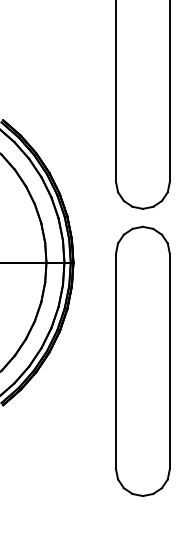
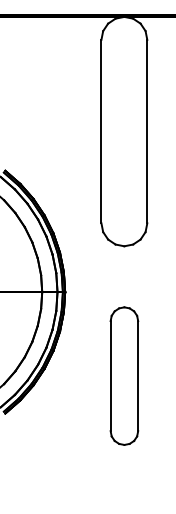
part: (143, 360) -> (124, 375), size x0.6

